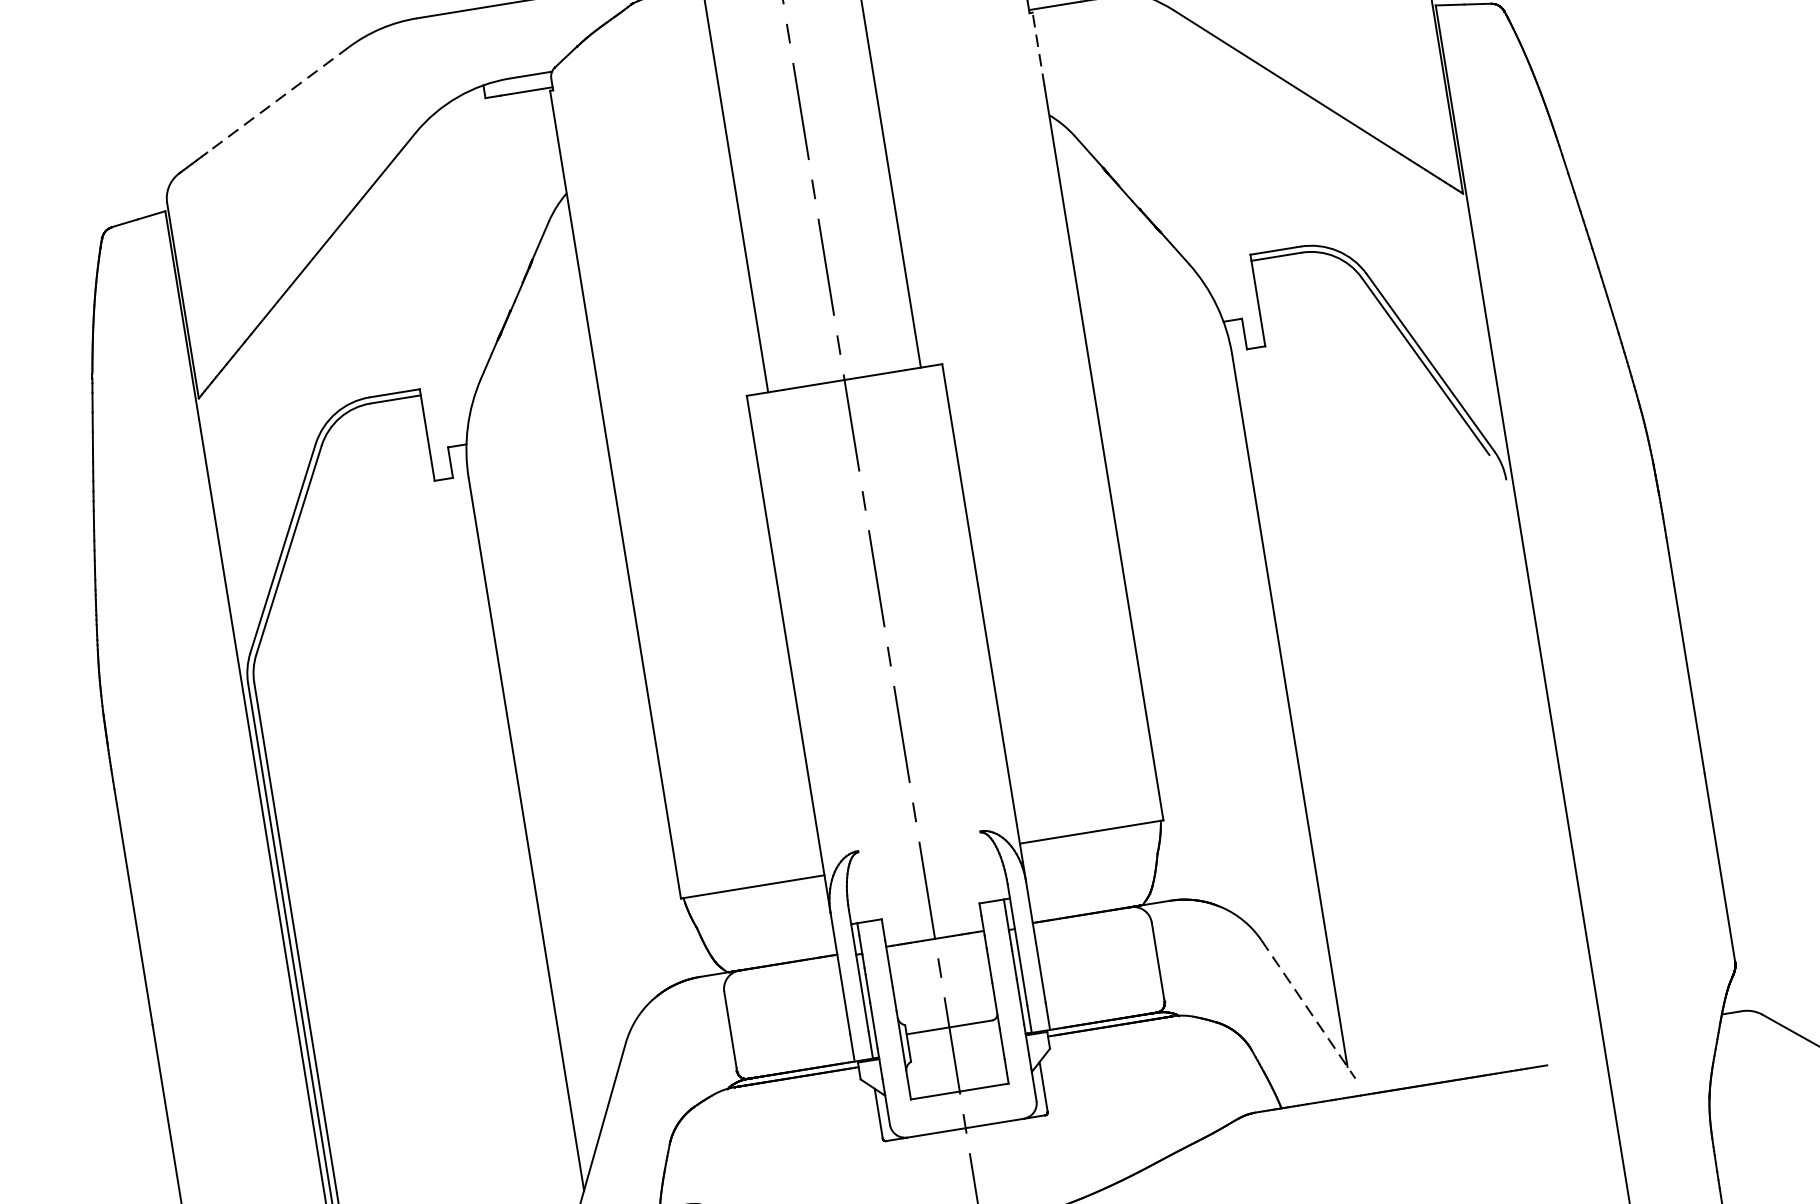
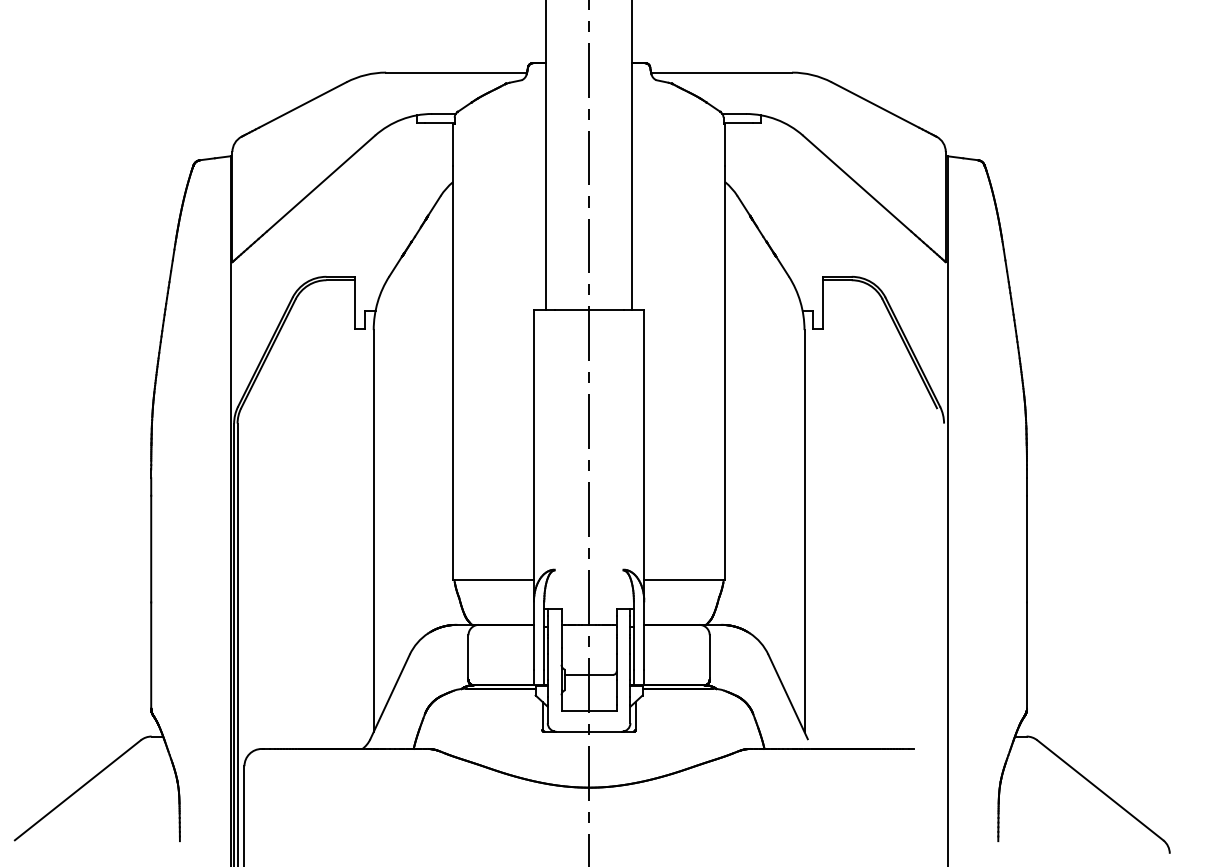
line: (1039, 50) -> (725, 145), dashed -> solid
line: (278, 100) -> (302, 105), dashed -> solid
line: (1308, 1008) -> (788, 696), dashed -> solid

